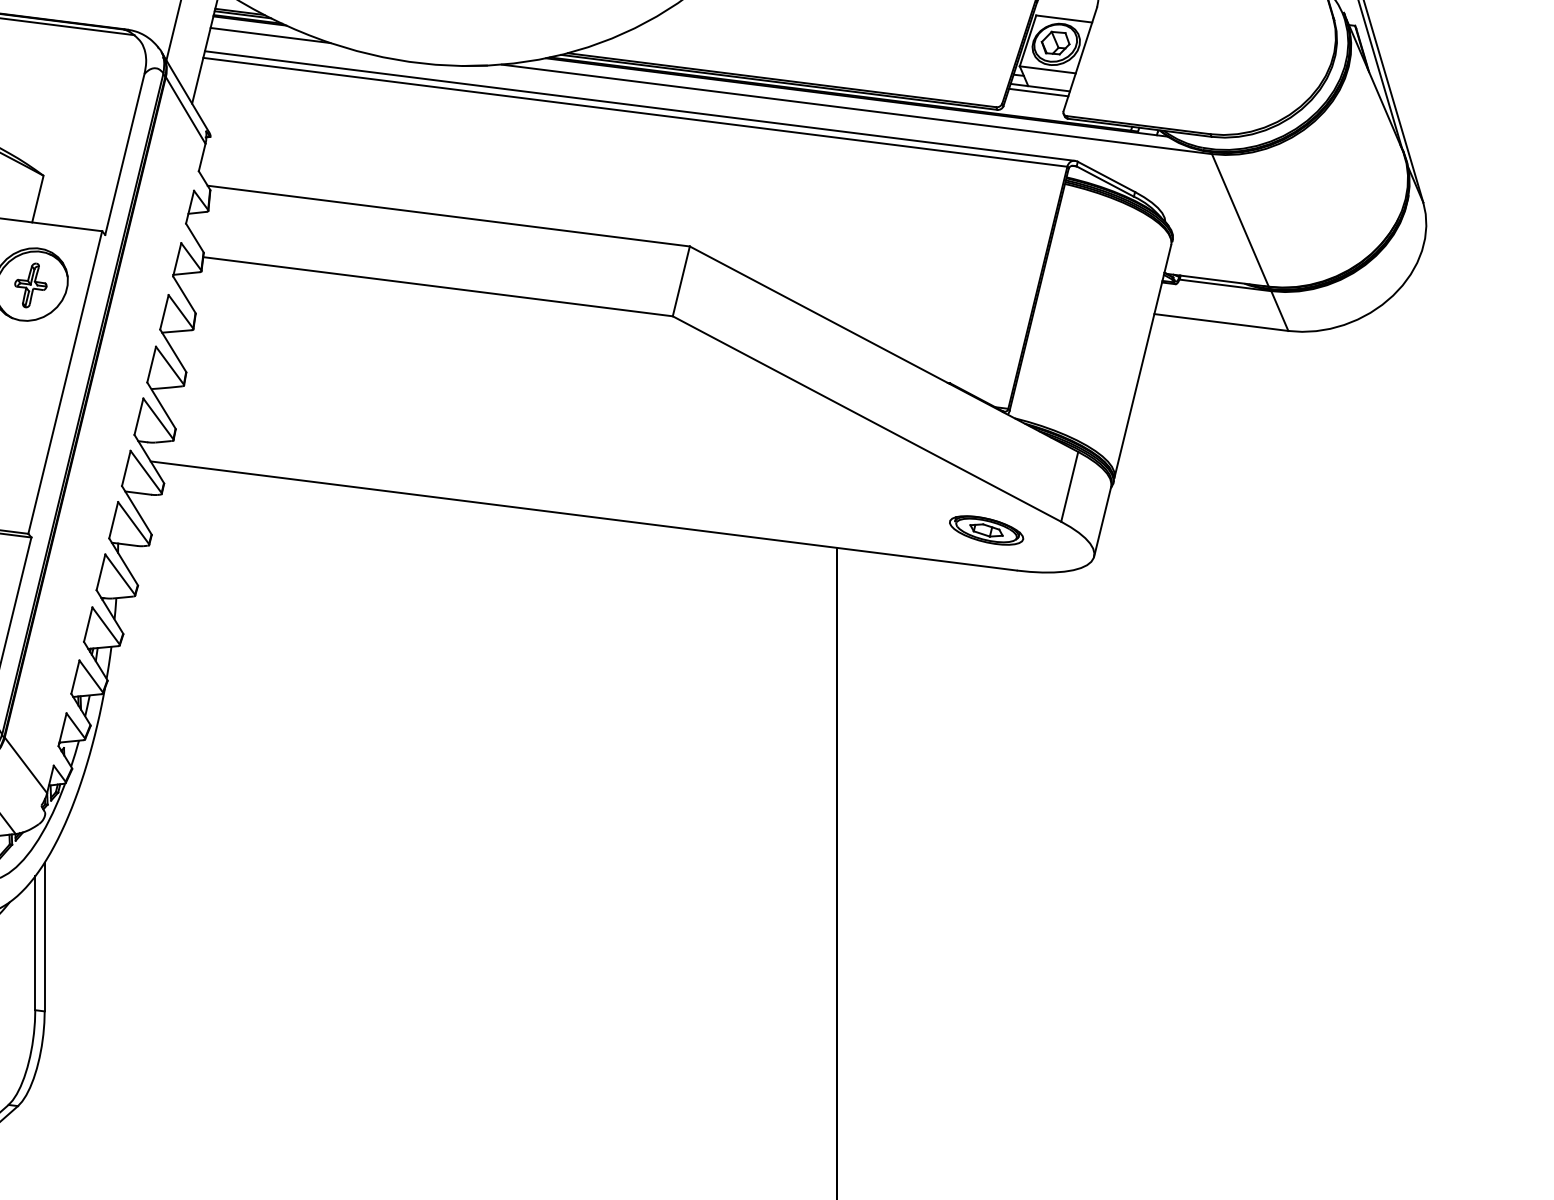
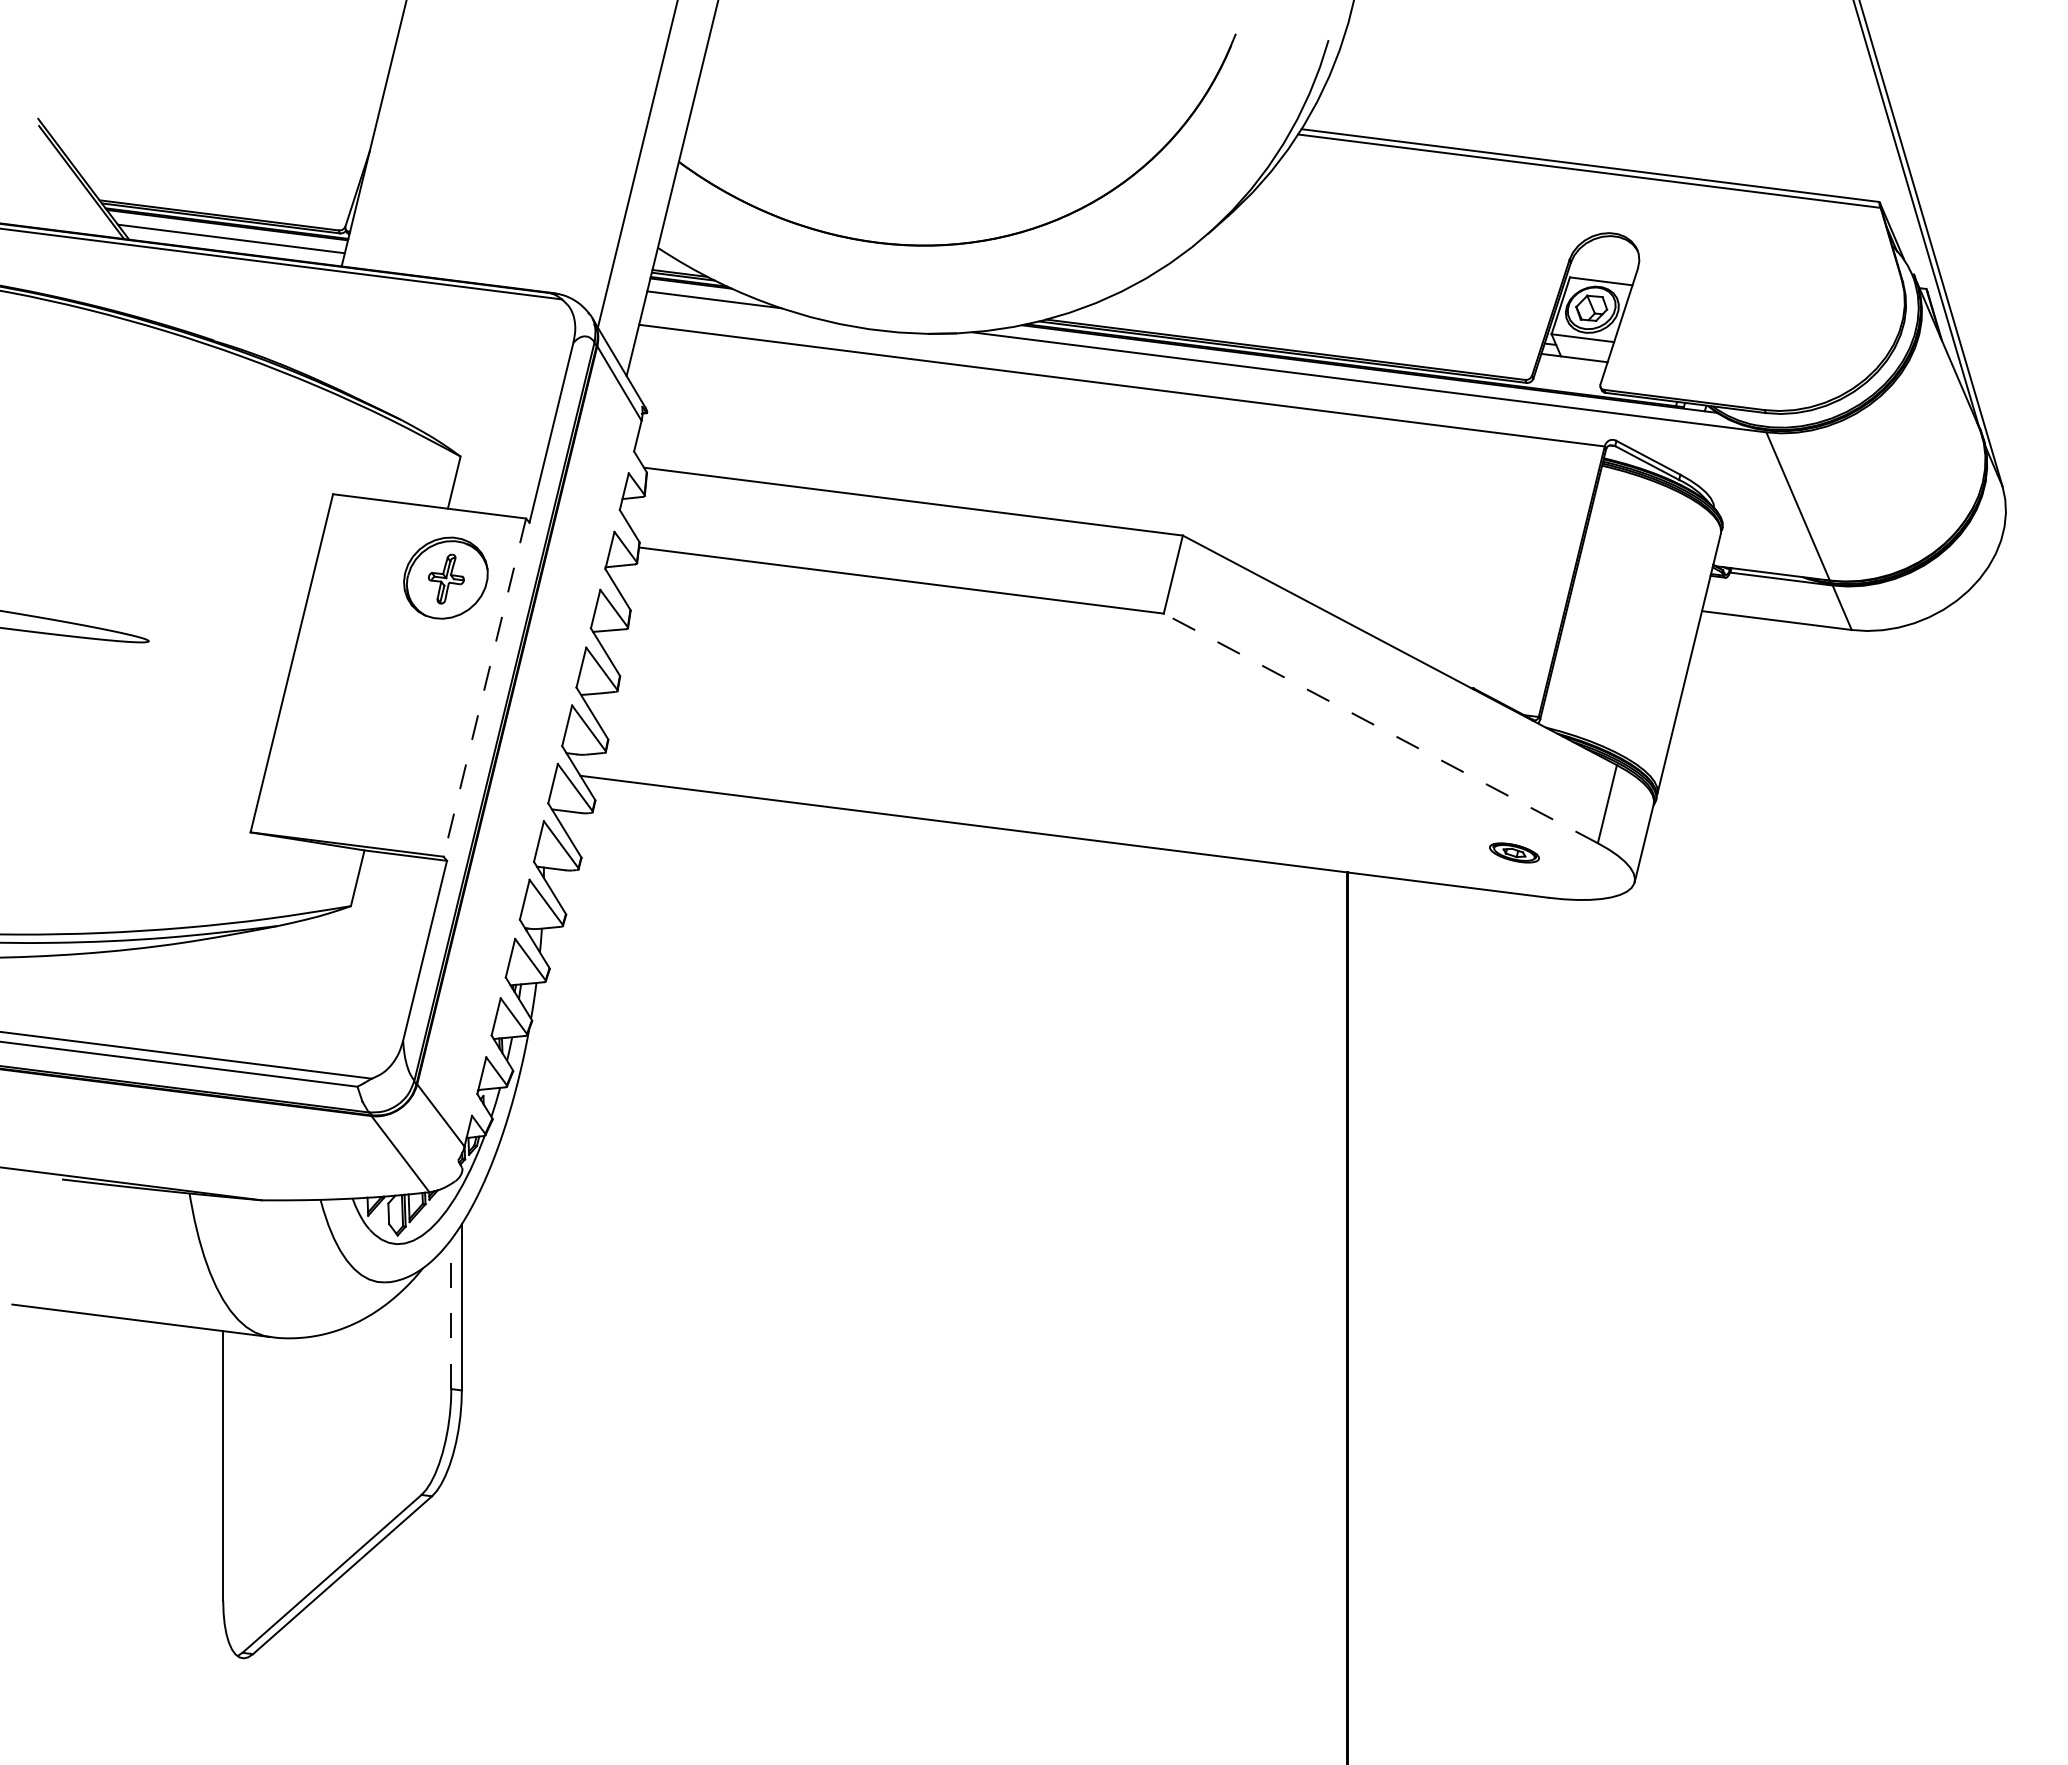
line: (1038, 92) -> (1572, 363), removed
line: (639, 105) -> (1126, 378), removed
line: (64, 383) -> (484, 688), solid -> dashed
line: (866, 419) -> (1380, 728), solid -> dashed
part: (986, 530) -> (1514, 852), size x0.6
line: (35, 943) -> (451, 1314), solid -> dashed

